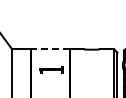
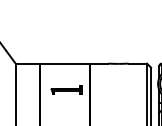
line: (50, 49) -> (64, 63), dashed -> solid

